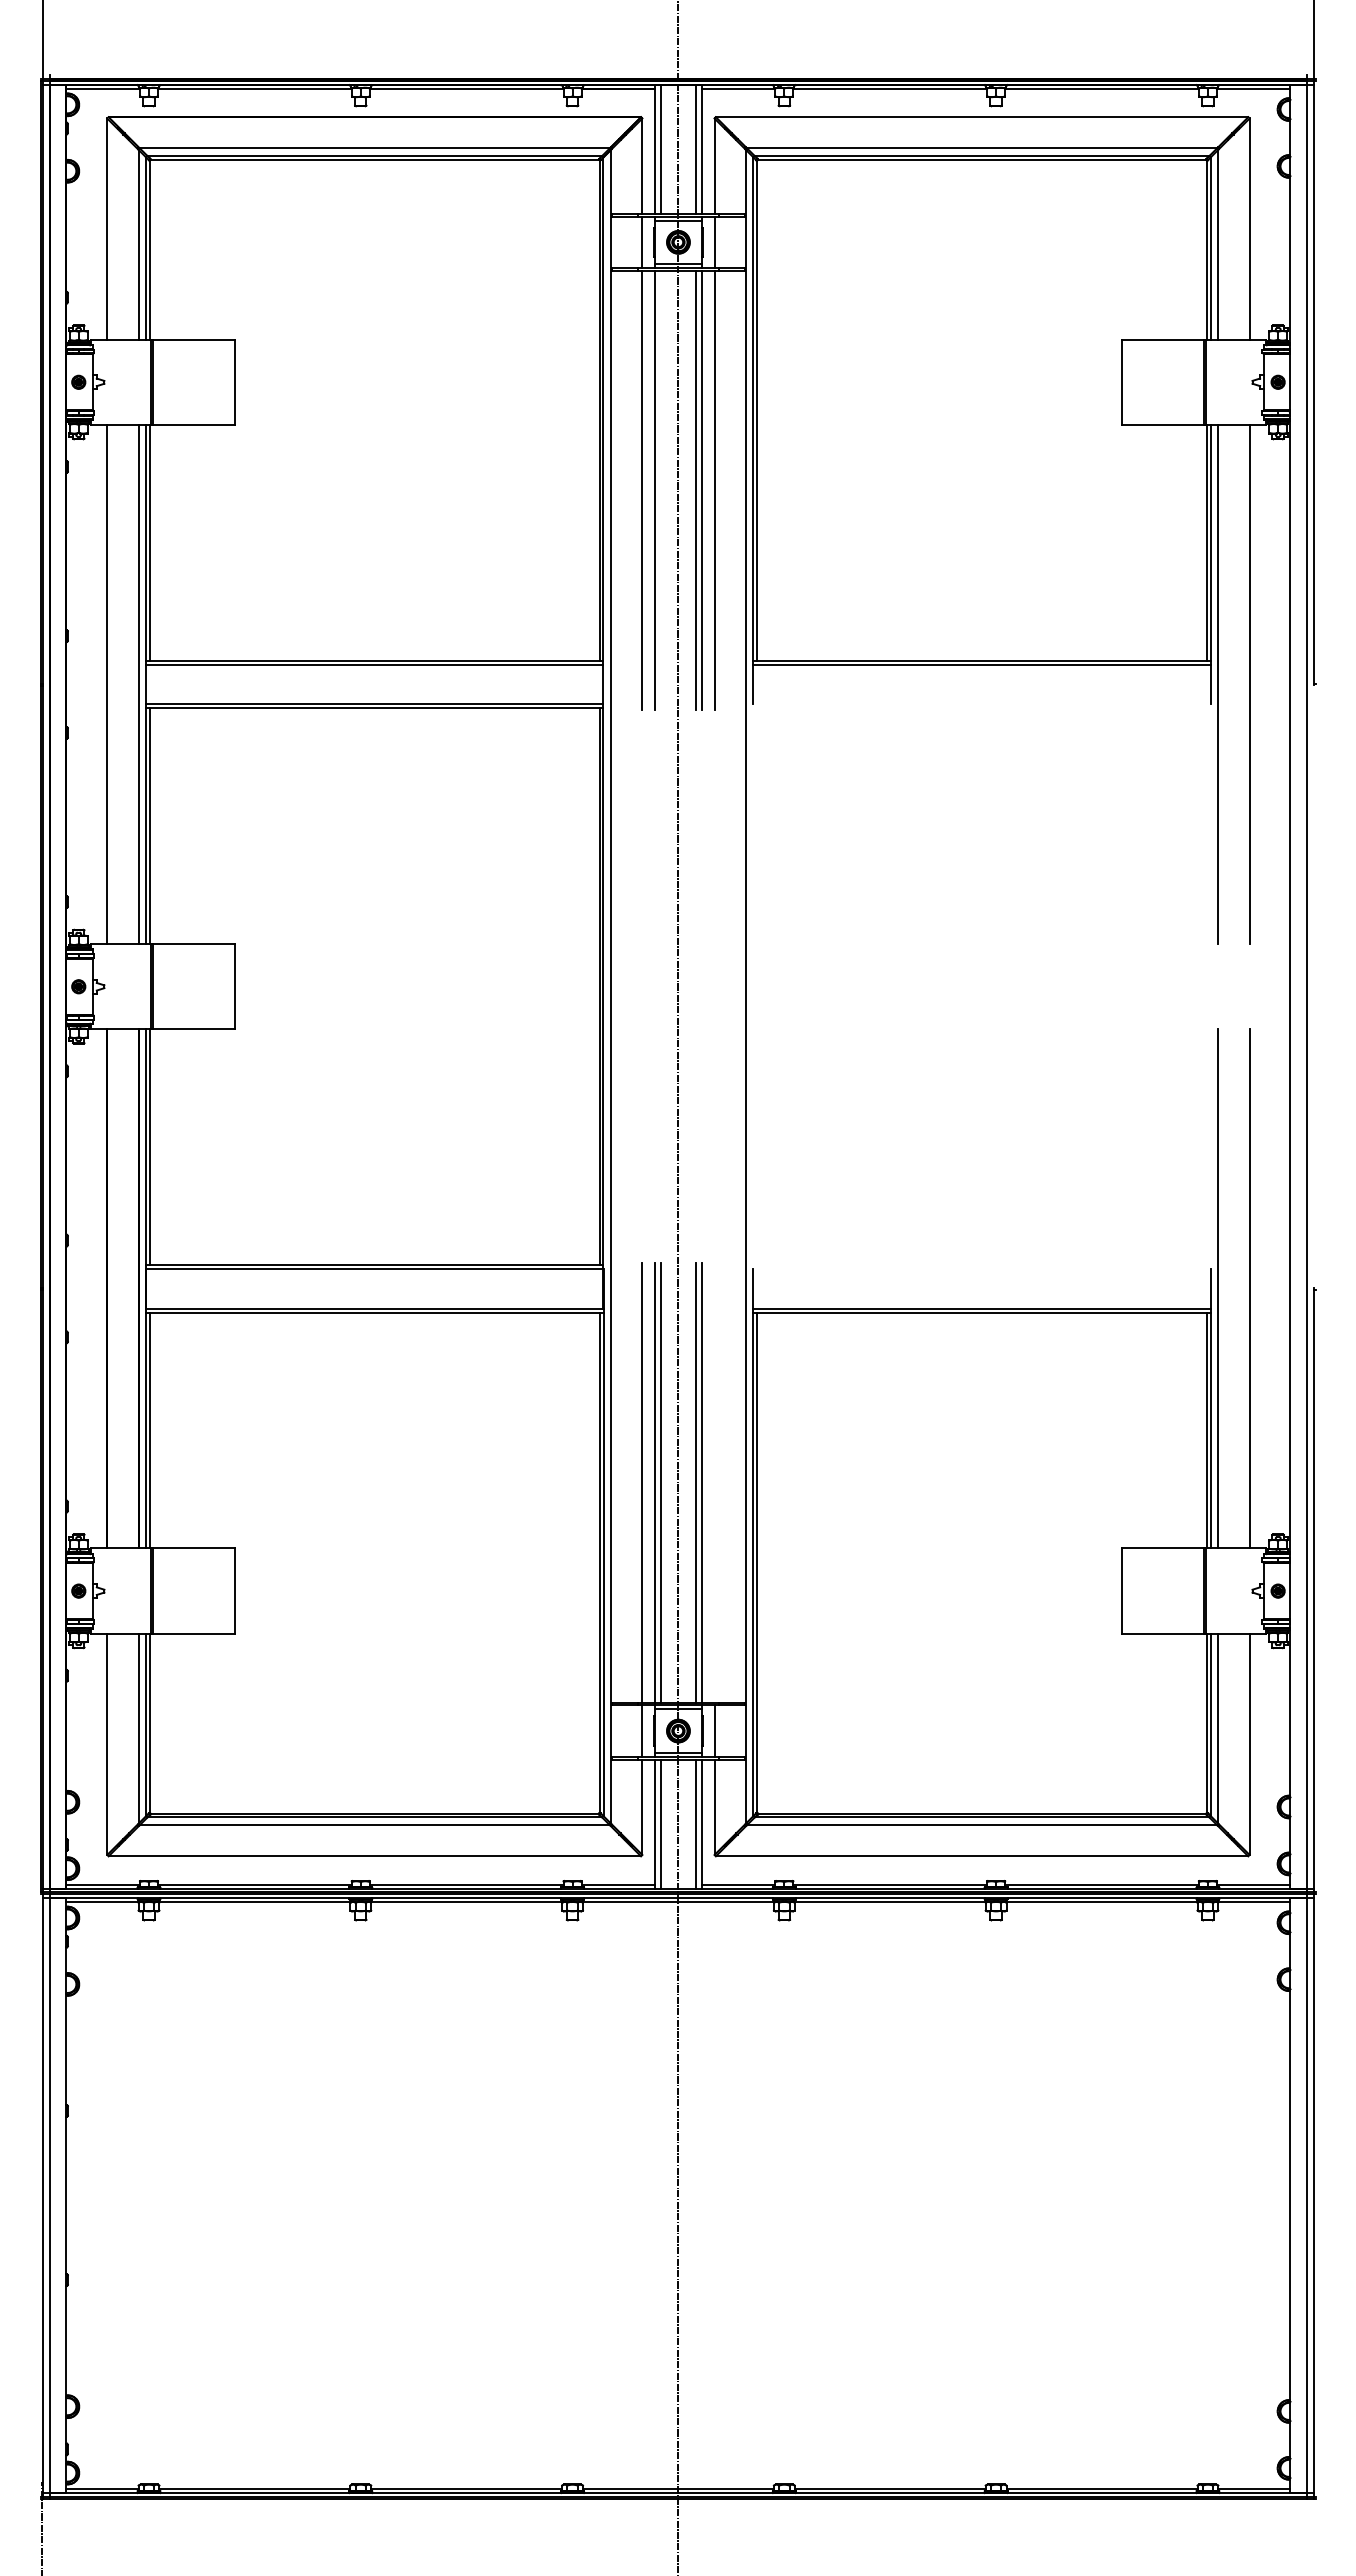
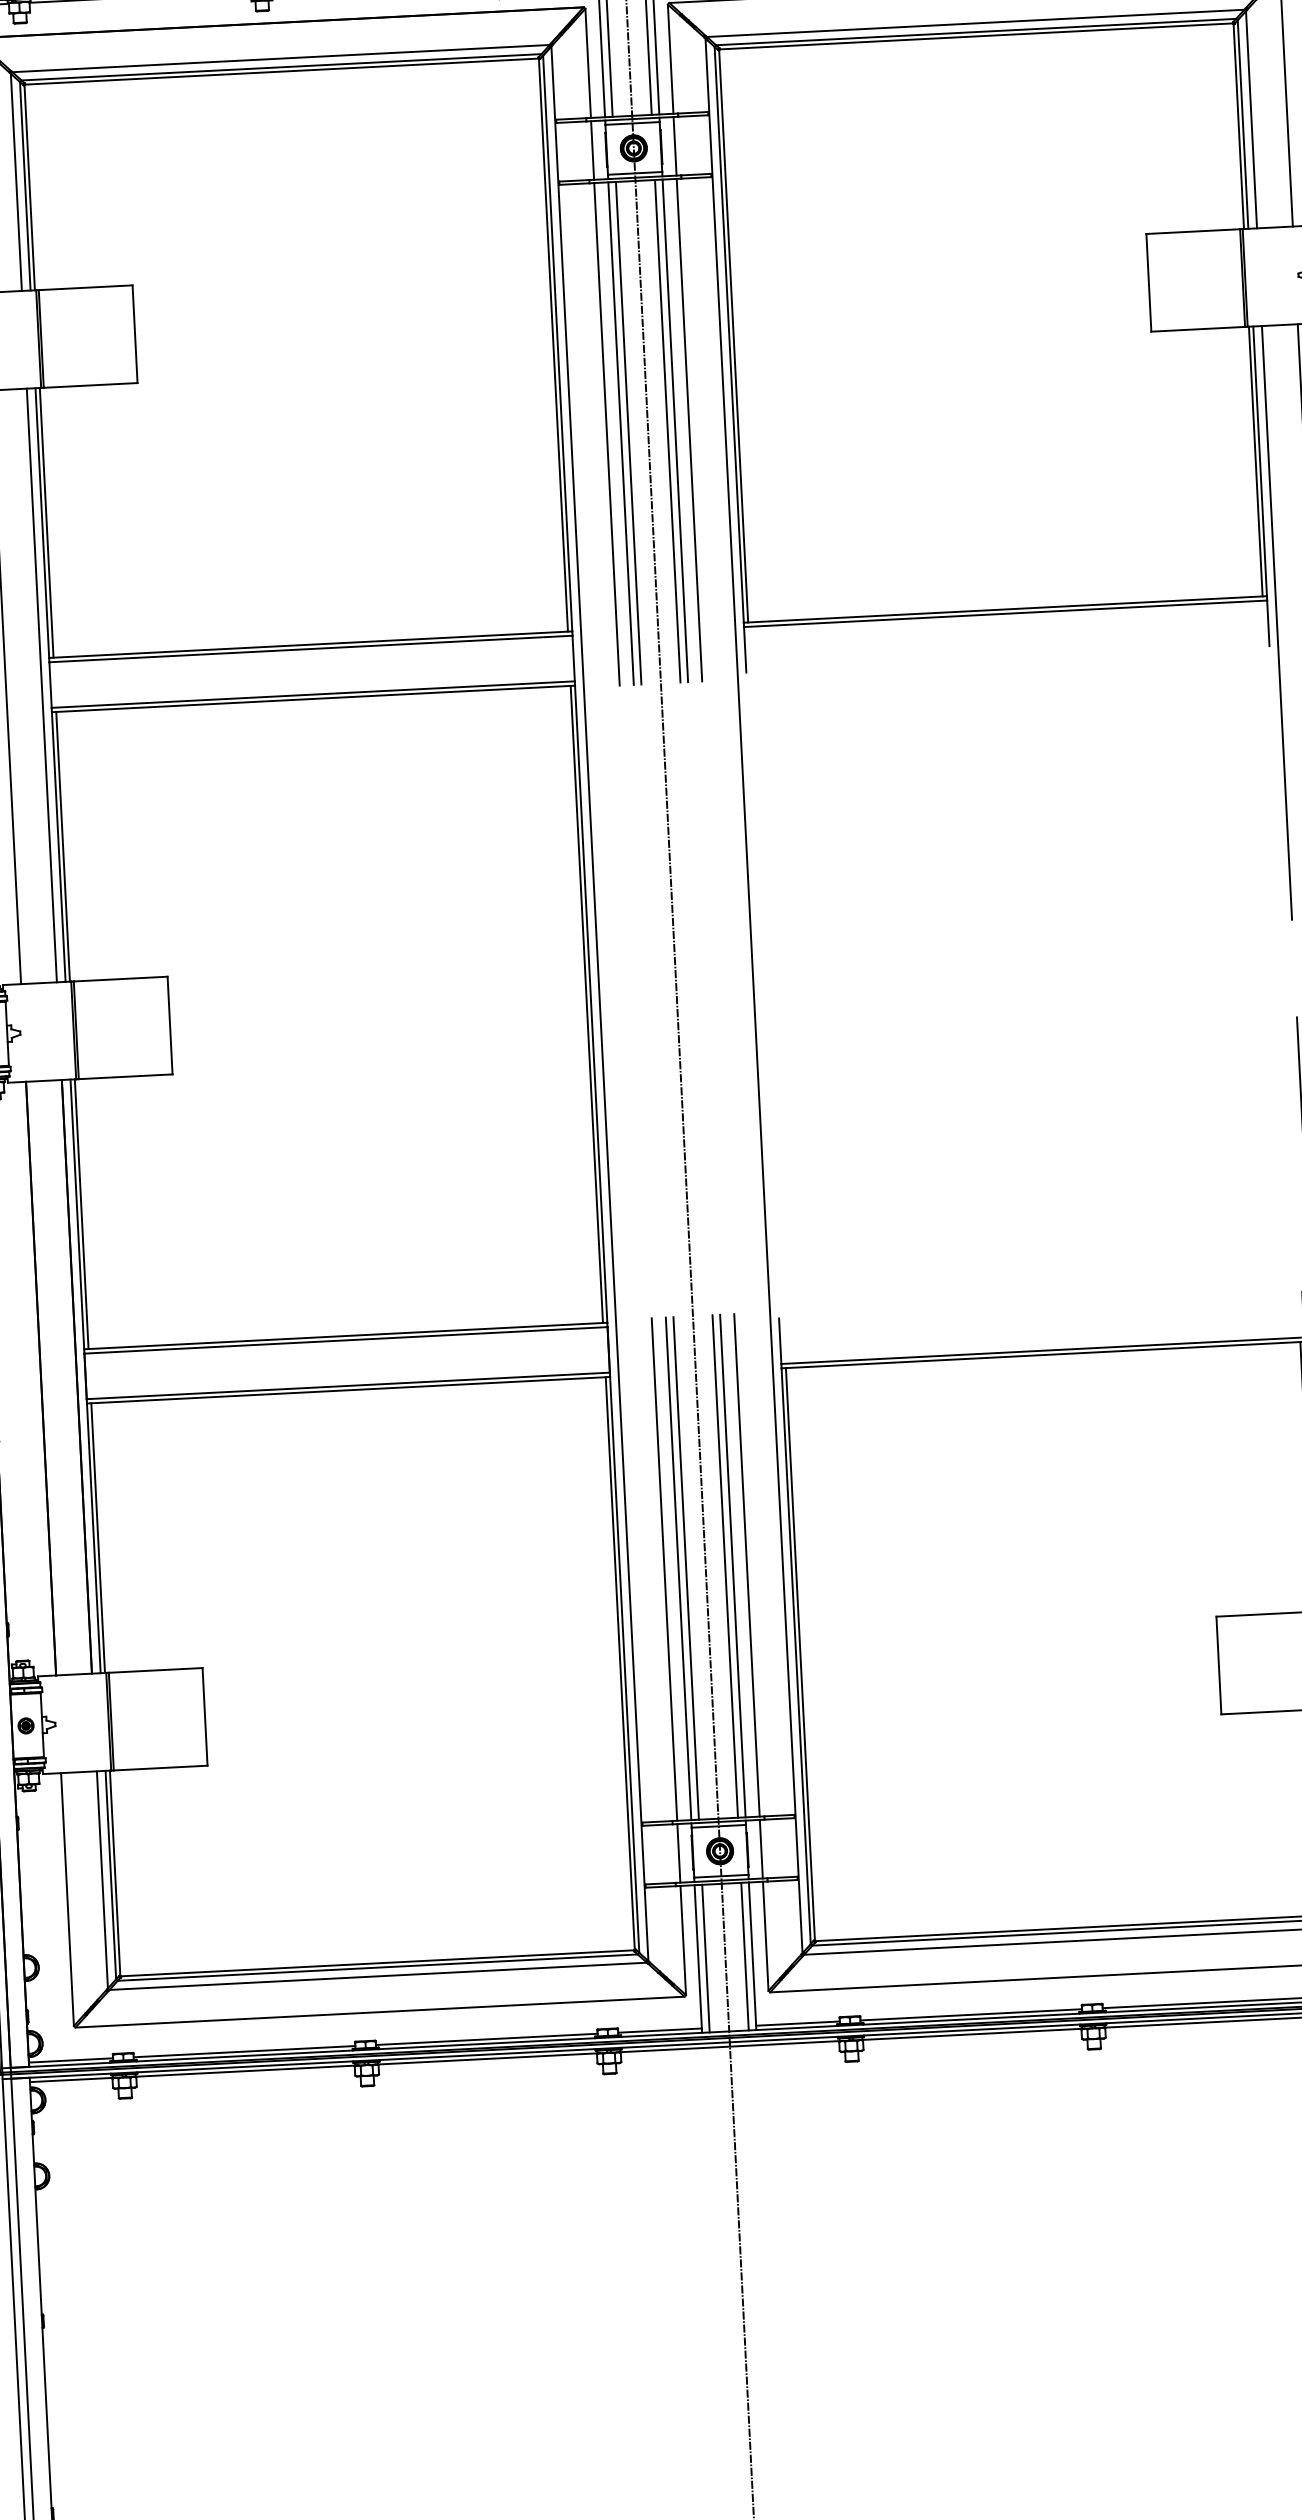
line: (661, 490) -> (628, 433), added
line: (714, 1482) -> (746, 1564), added

